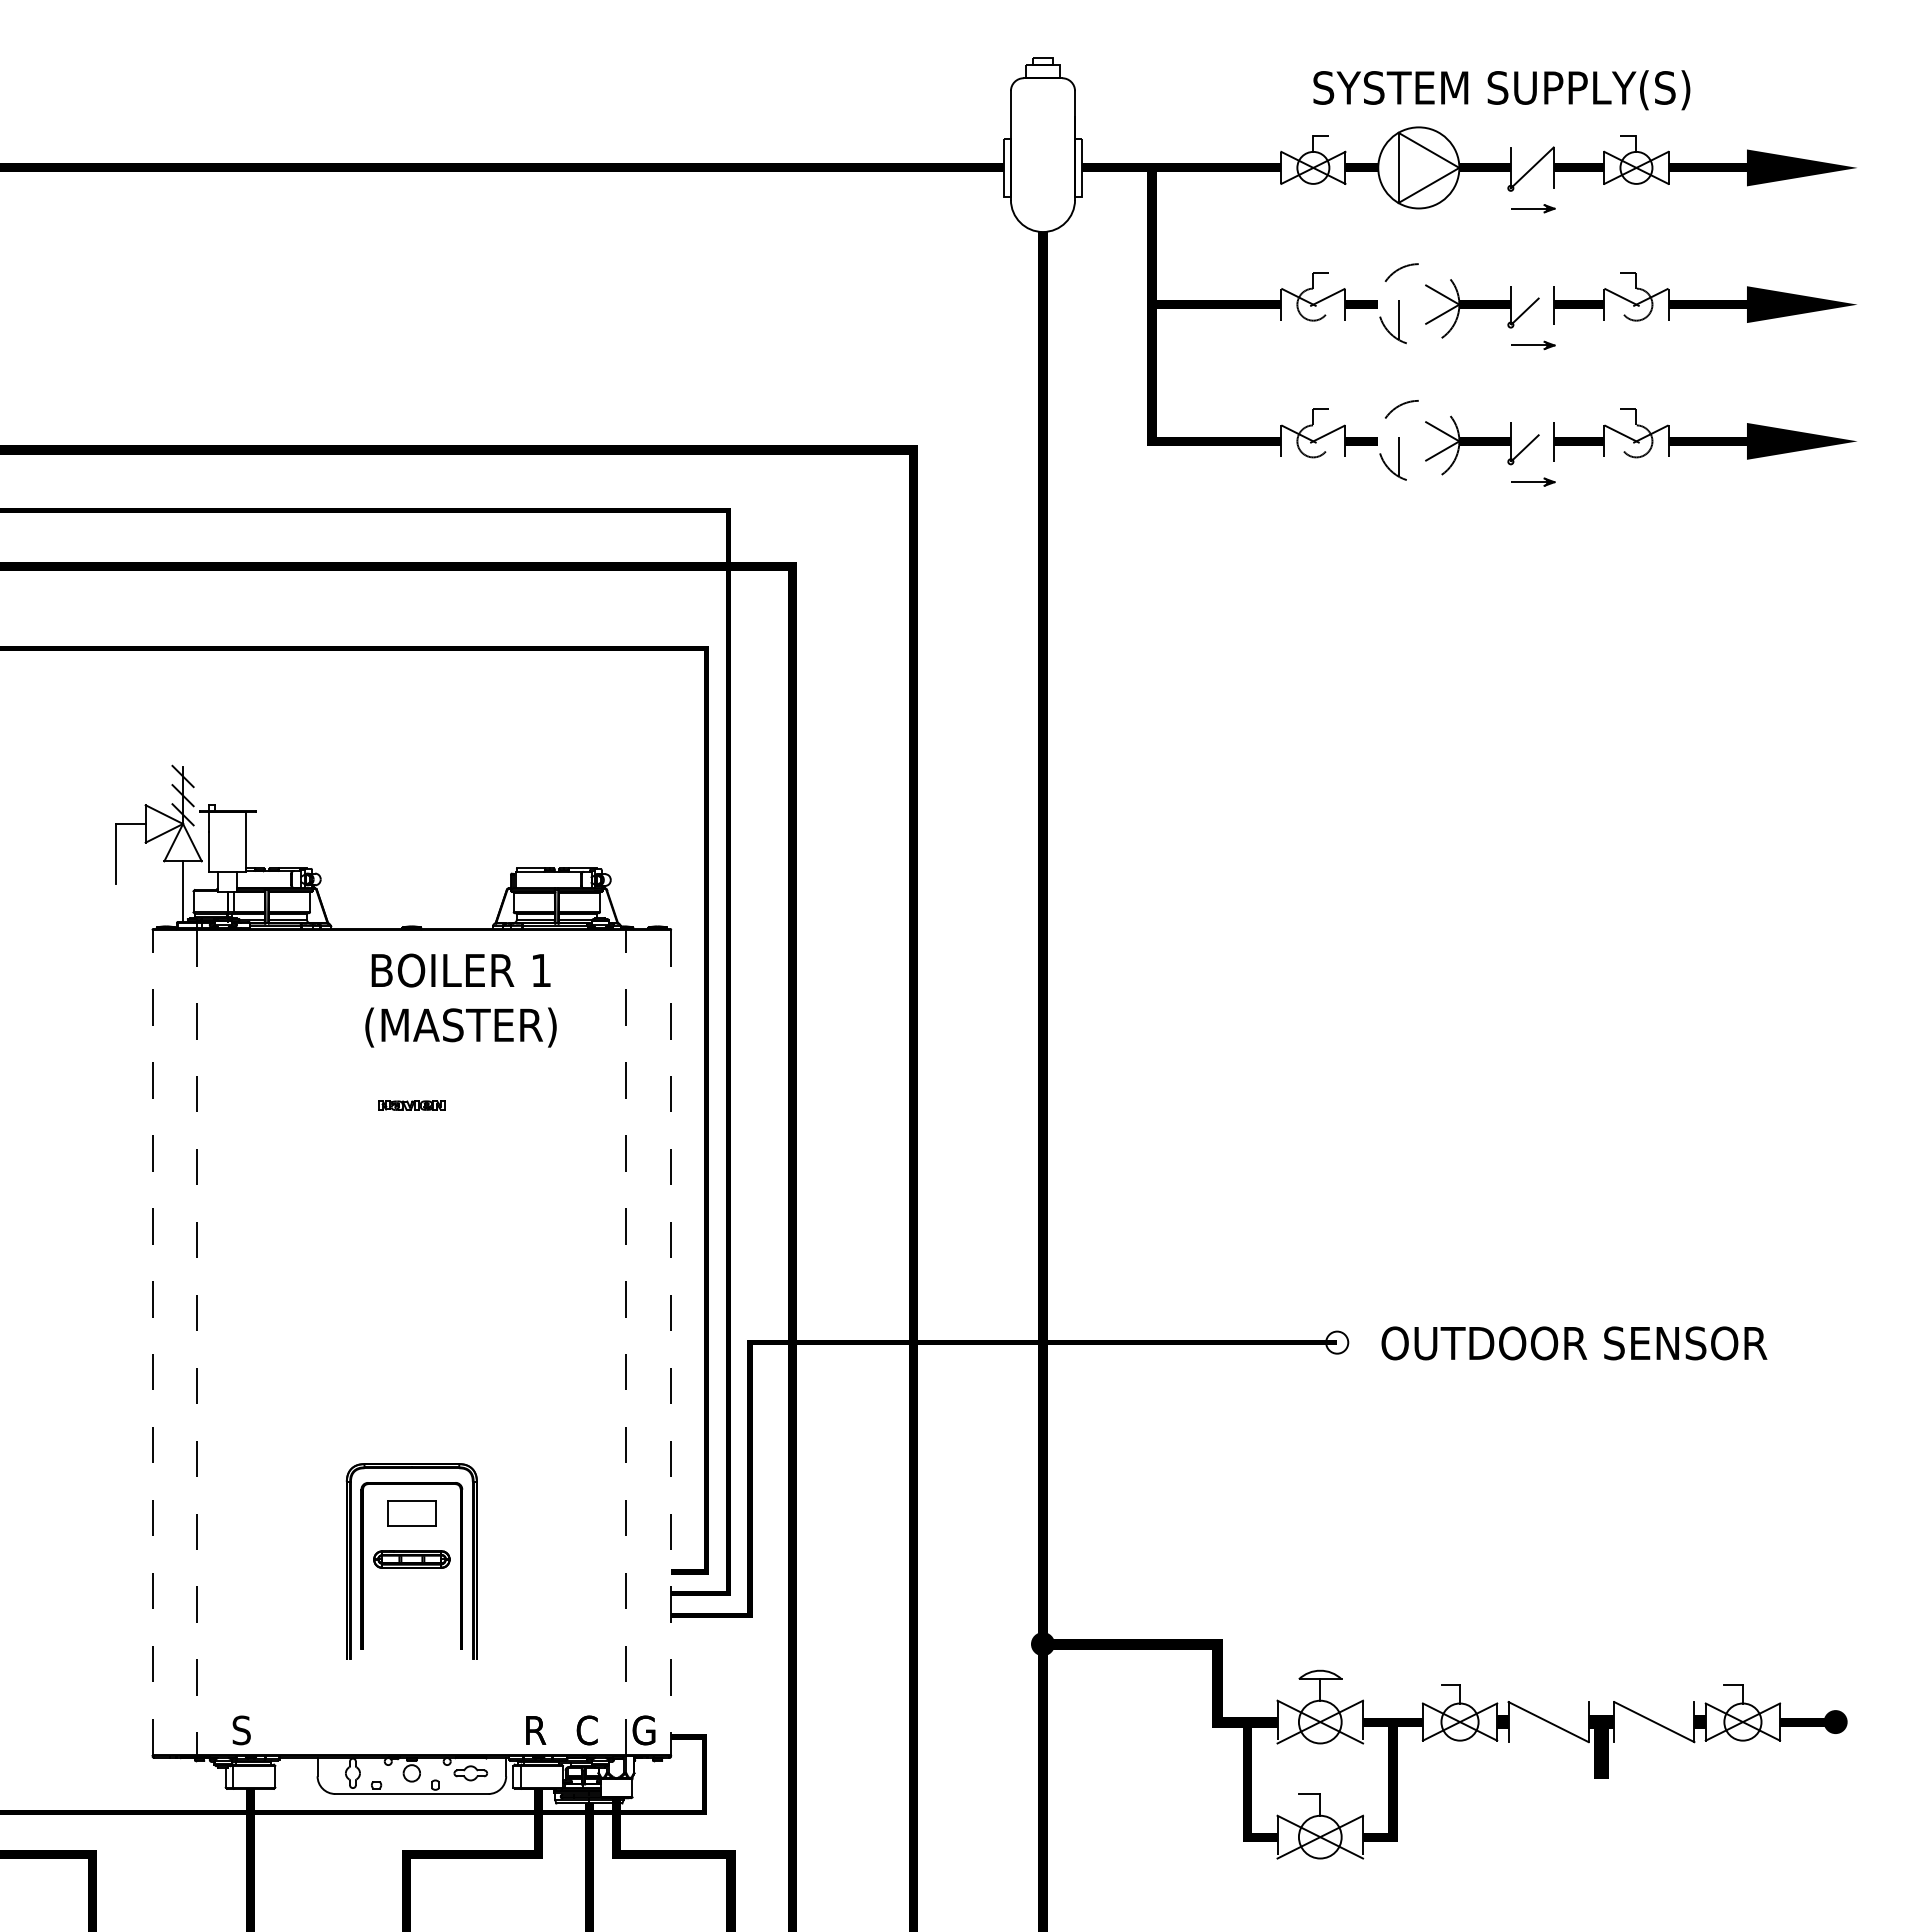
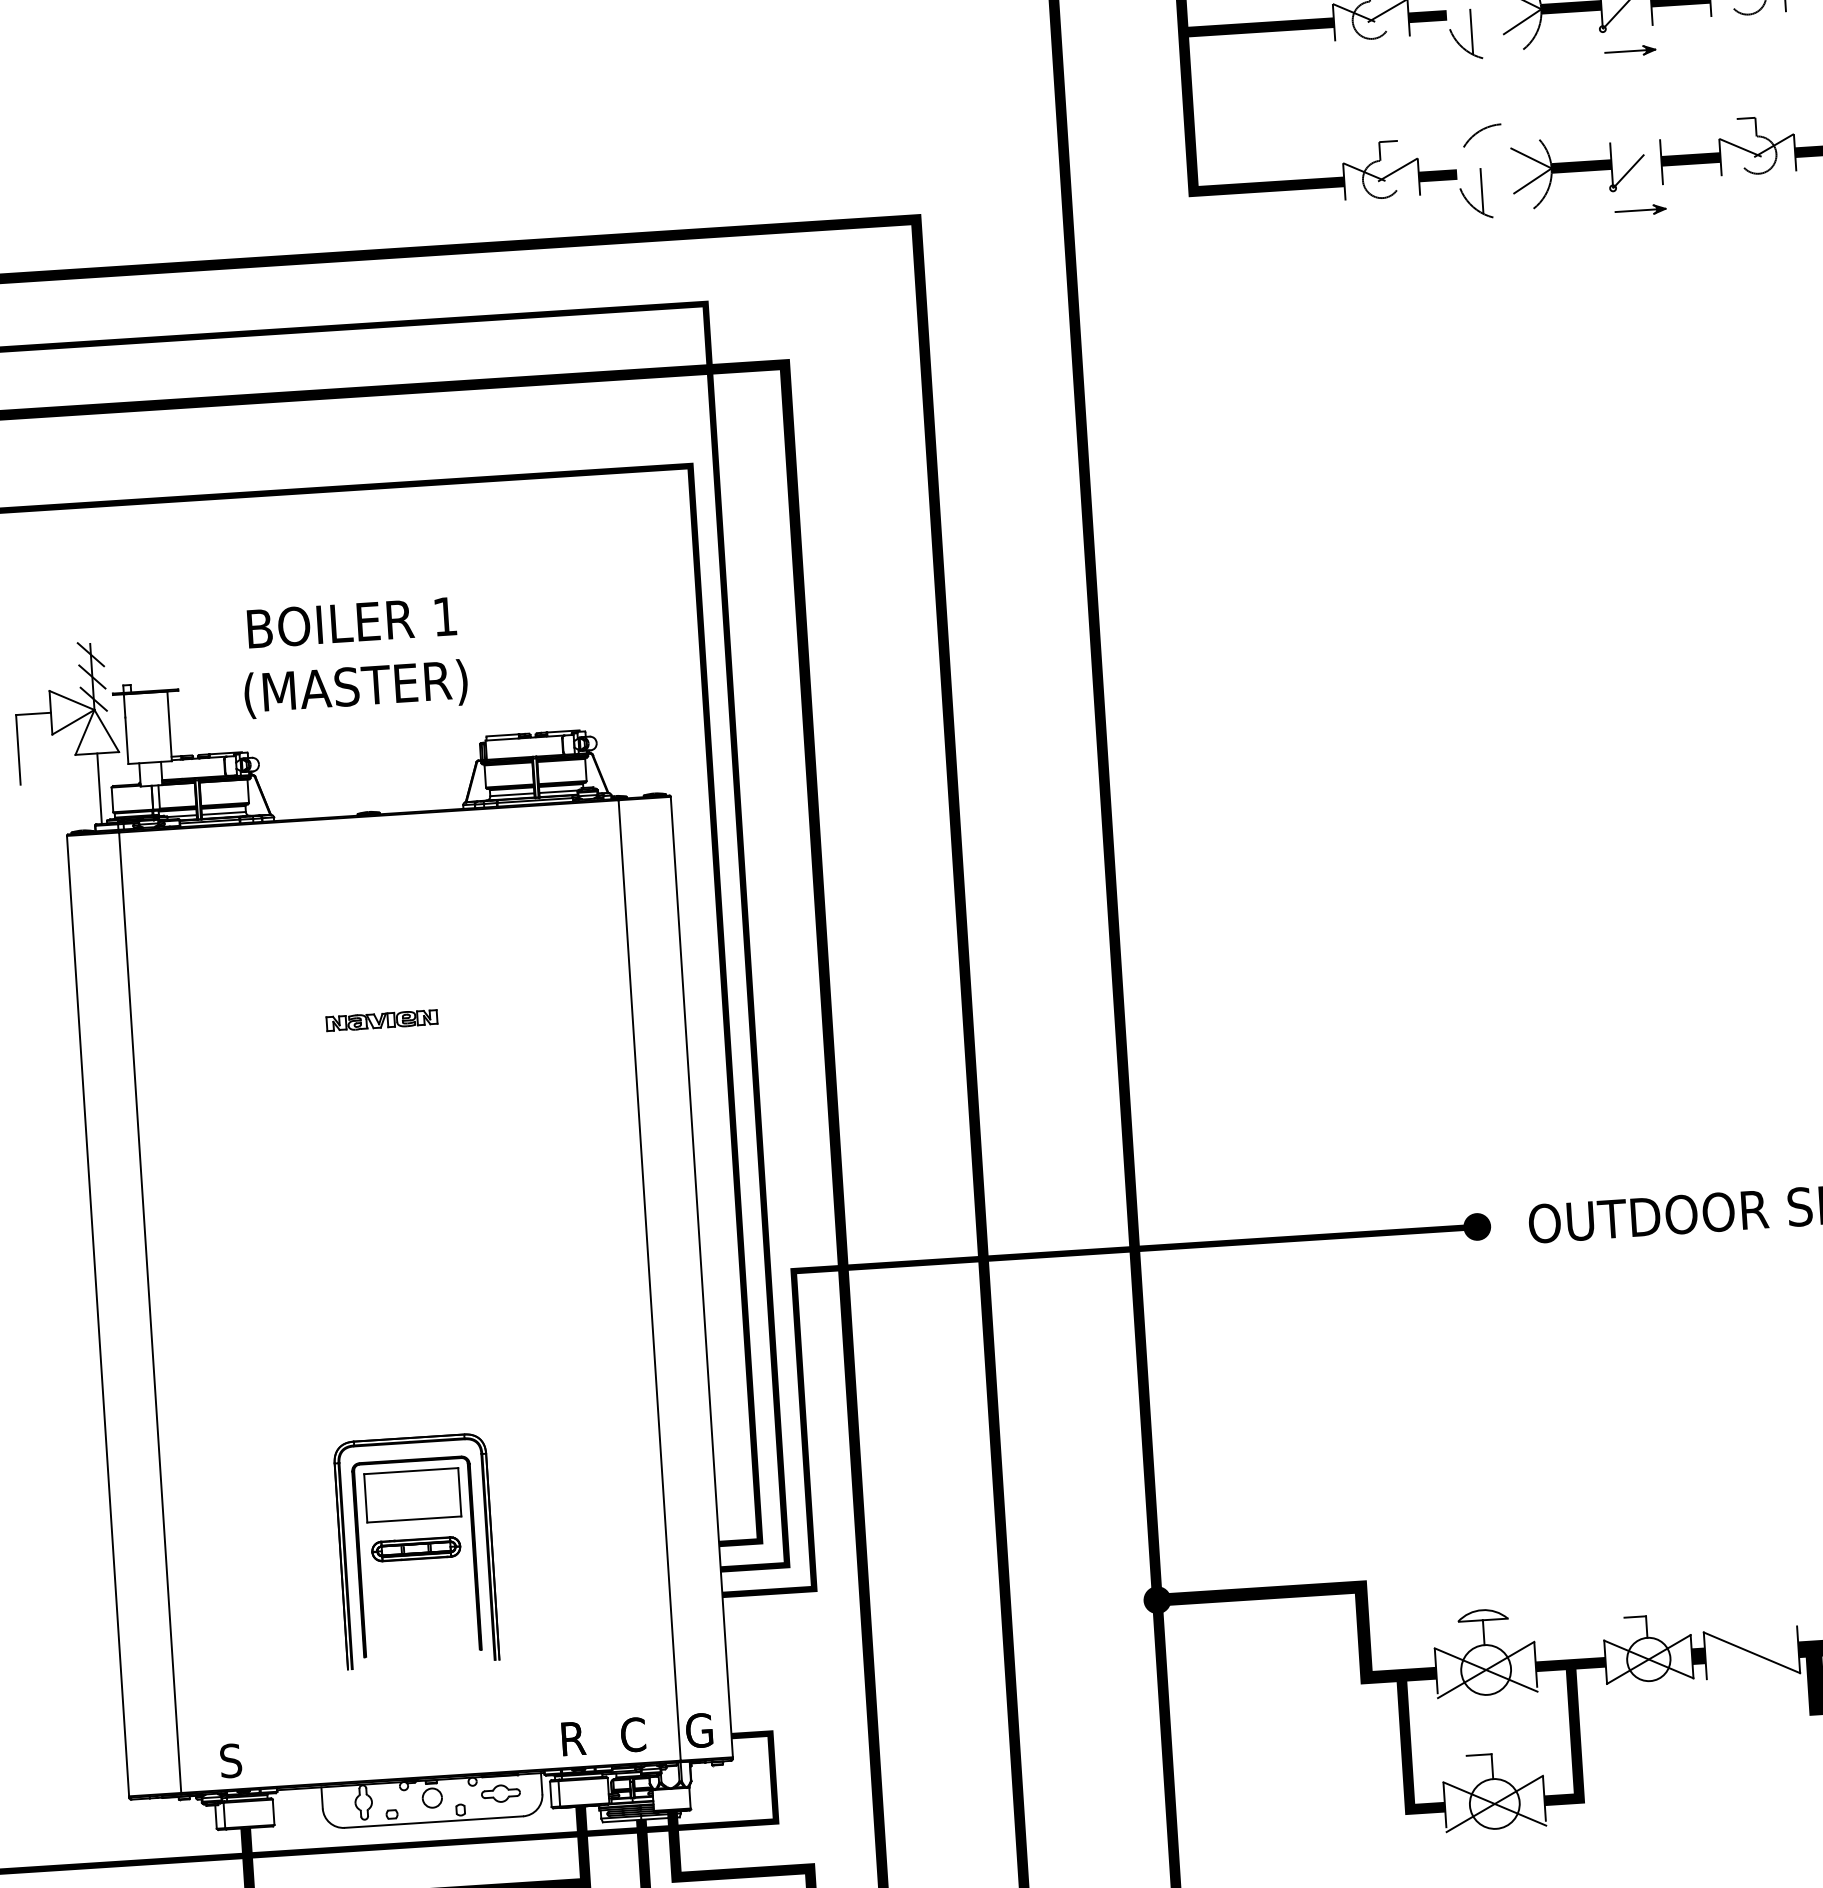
text: (460, 1000) -> (353, 657), moved
part: (411, 1105) -> (381, 1020), size x1.43
line: (152, 1342) -> (97, 1315), dashed -> solid
line: (626, 1342) -> (649, 1280), dashed -> solid
fill: (1337, 1342) -> (1477, 1226), added
line: (197, 1343) -> (150, 1313), dashed -> solid
line: (671, 1343) -> (702, 1278), dashed -> solid
part: (411, 1513) -> (412, 1495), size x1.67

